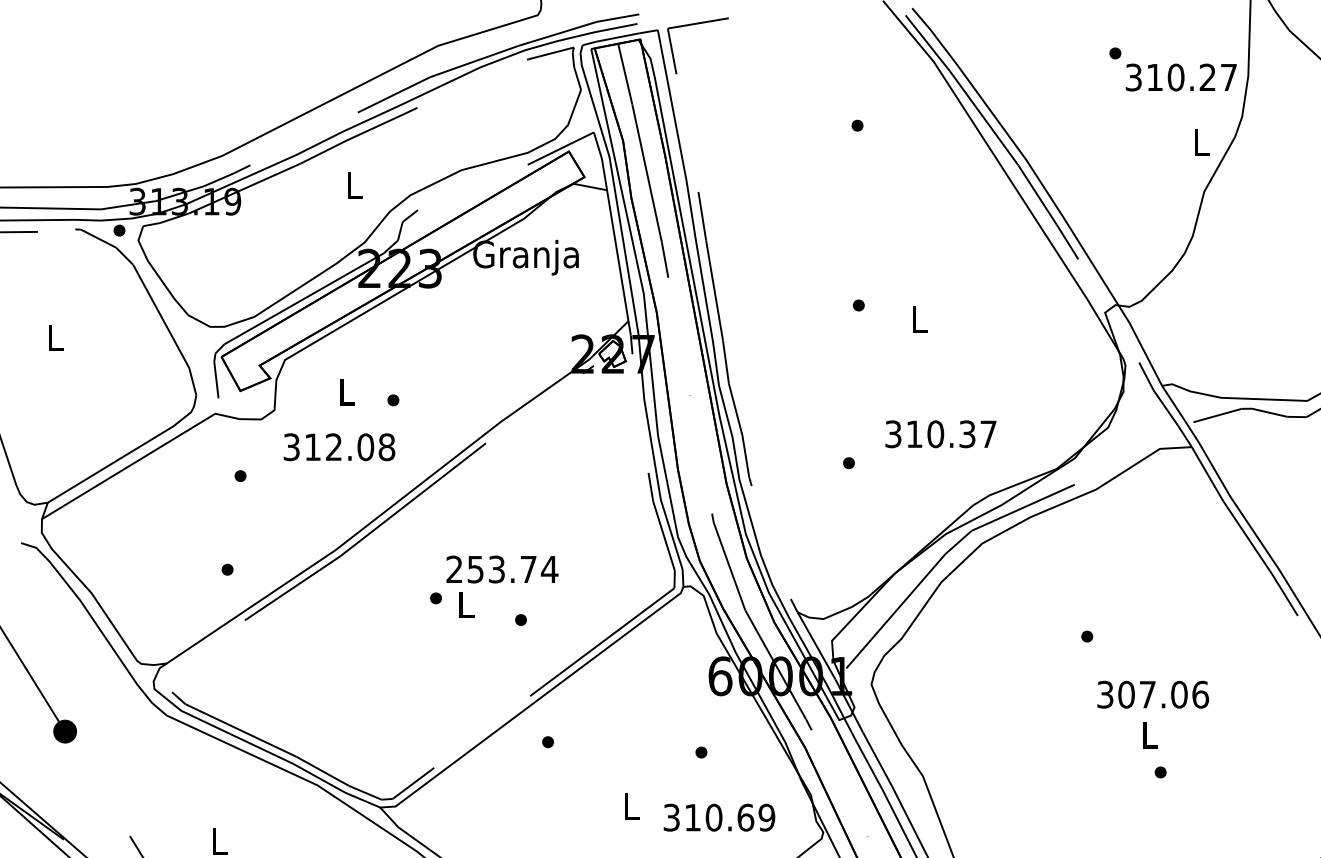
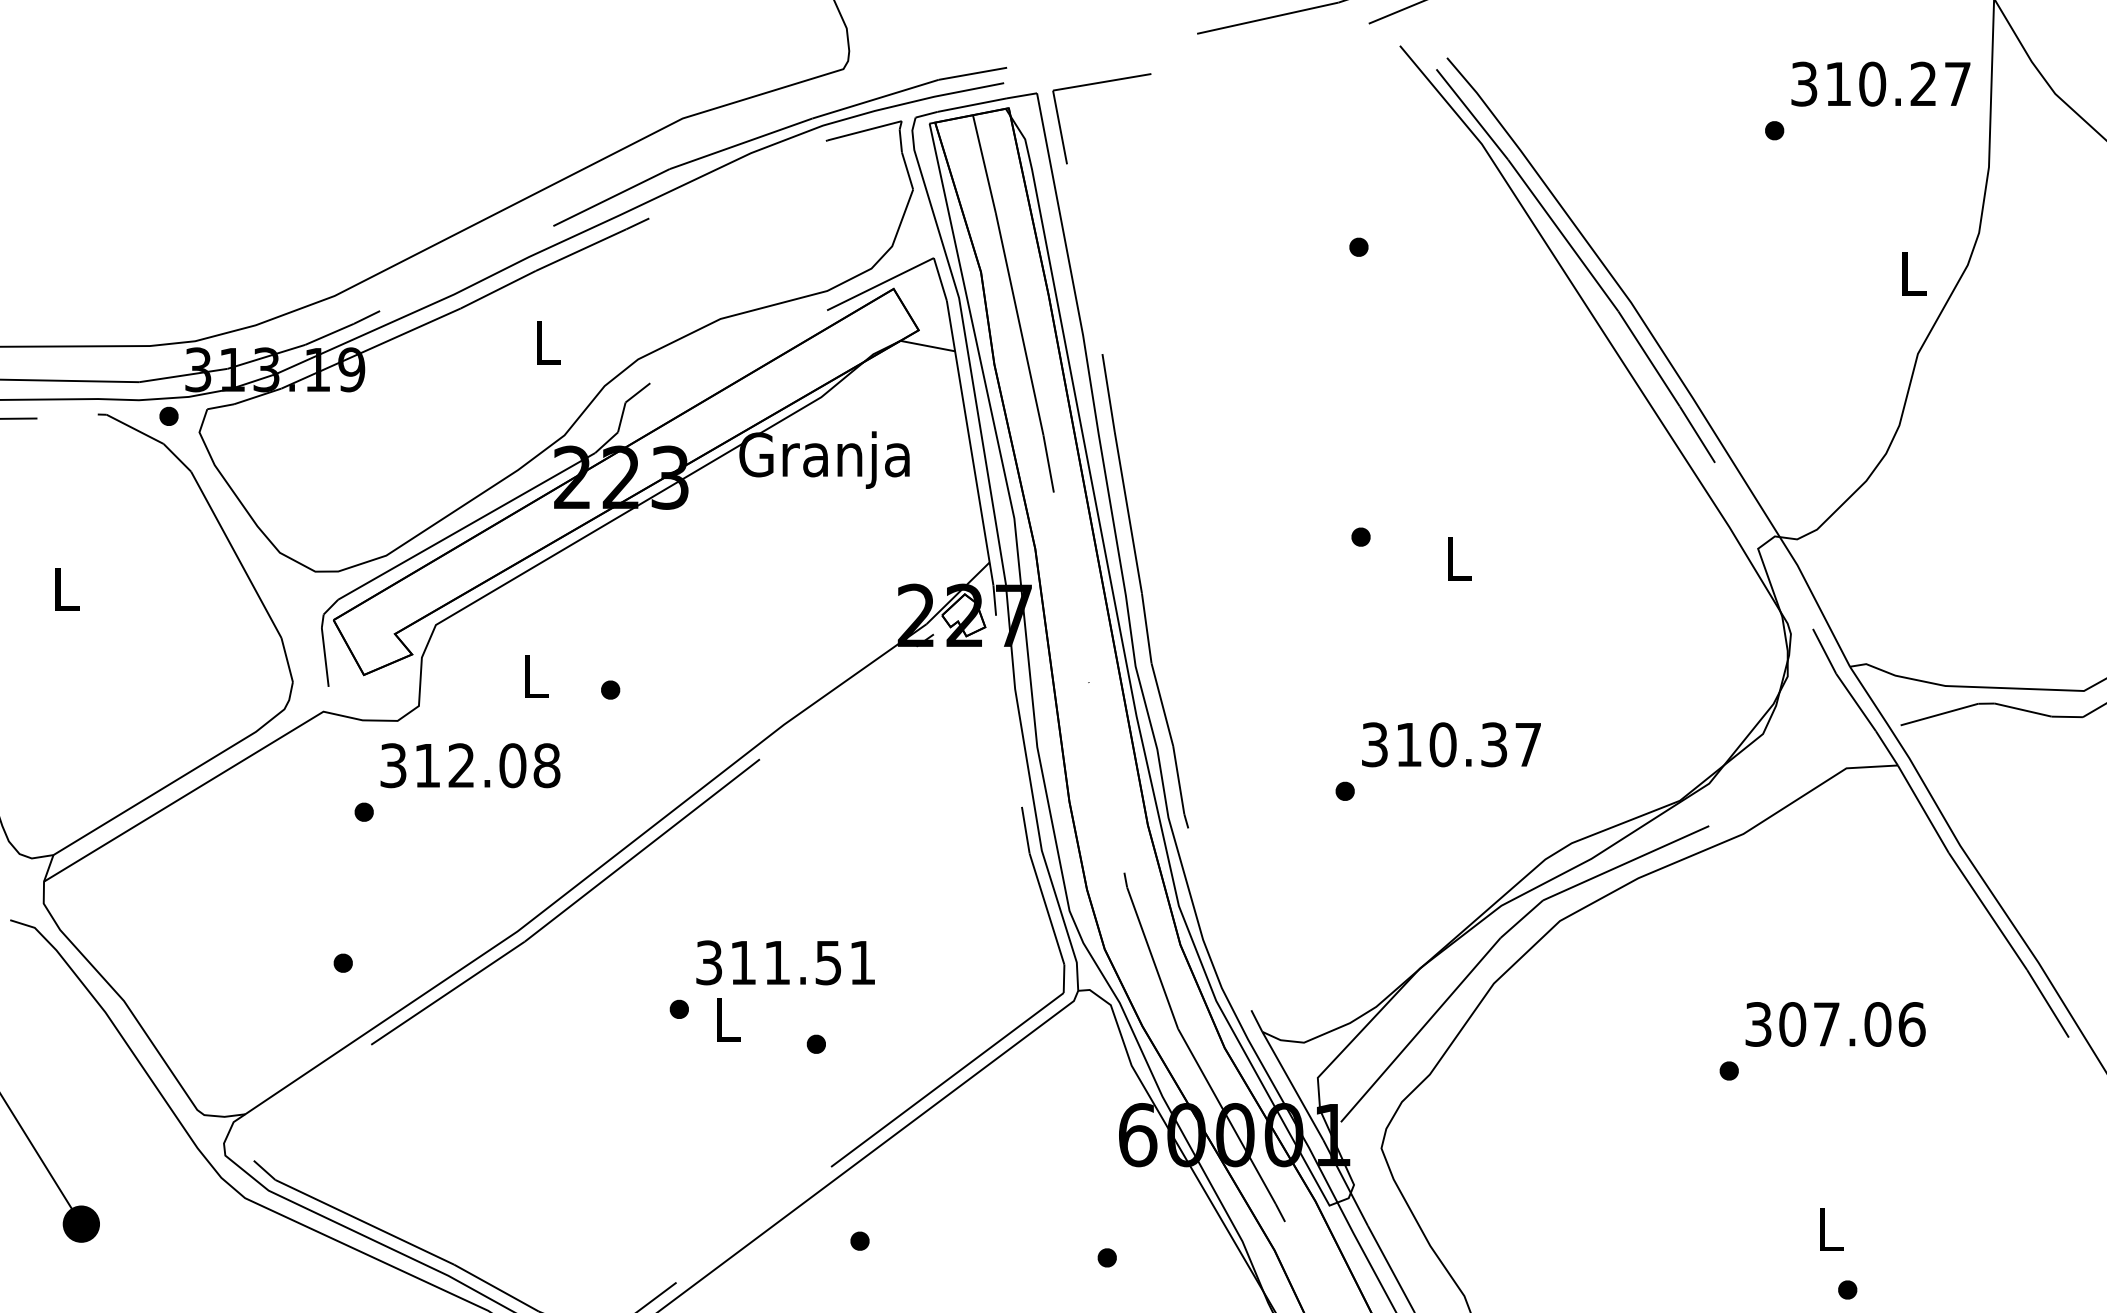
text: (1180, 77) -> (1879, 84), moved
text: (940, 434) -> (1450, 745), moved
text: (339, 447) -> (470, 766), moved
text: (502, 569) -> (786, 962), 253.74 -> 311.51
text: (1153, 694) -> (1836, 1024), moved

